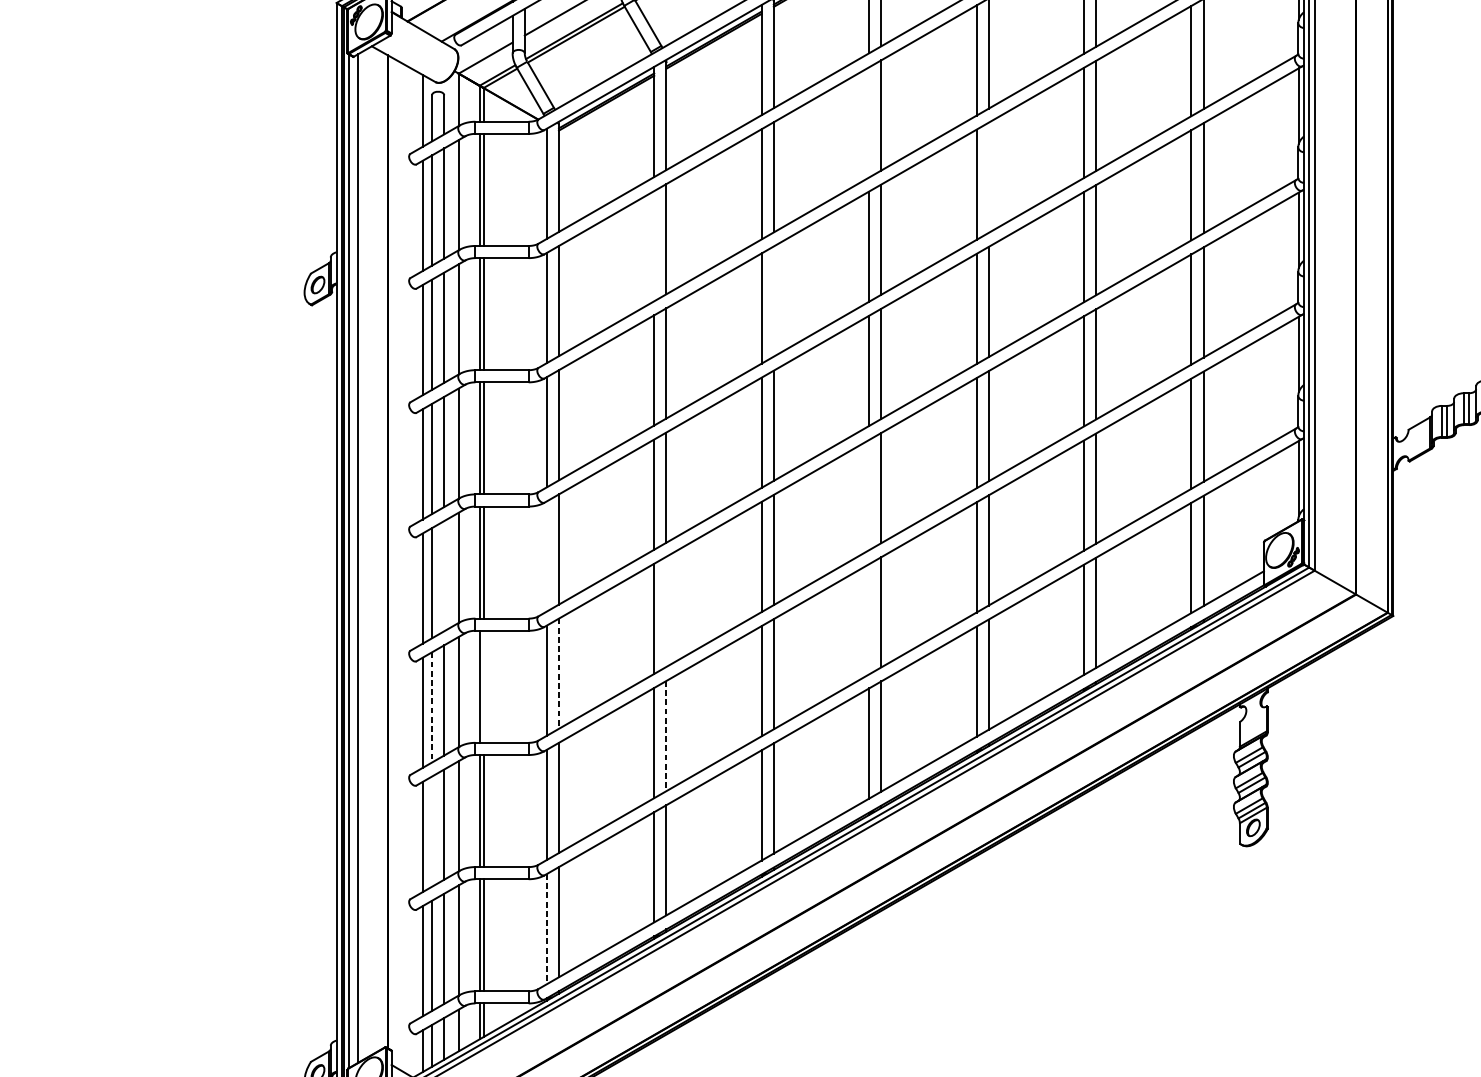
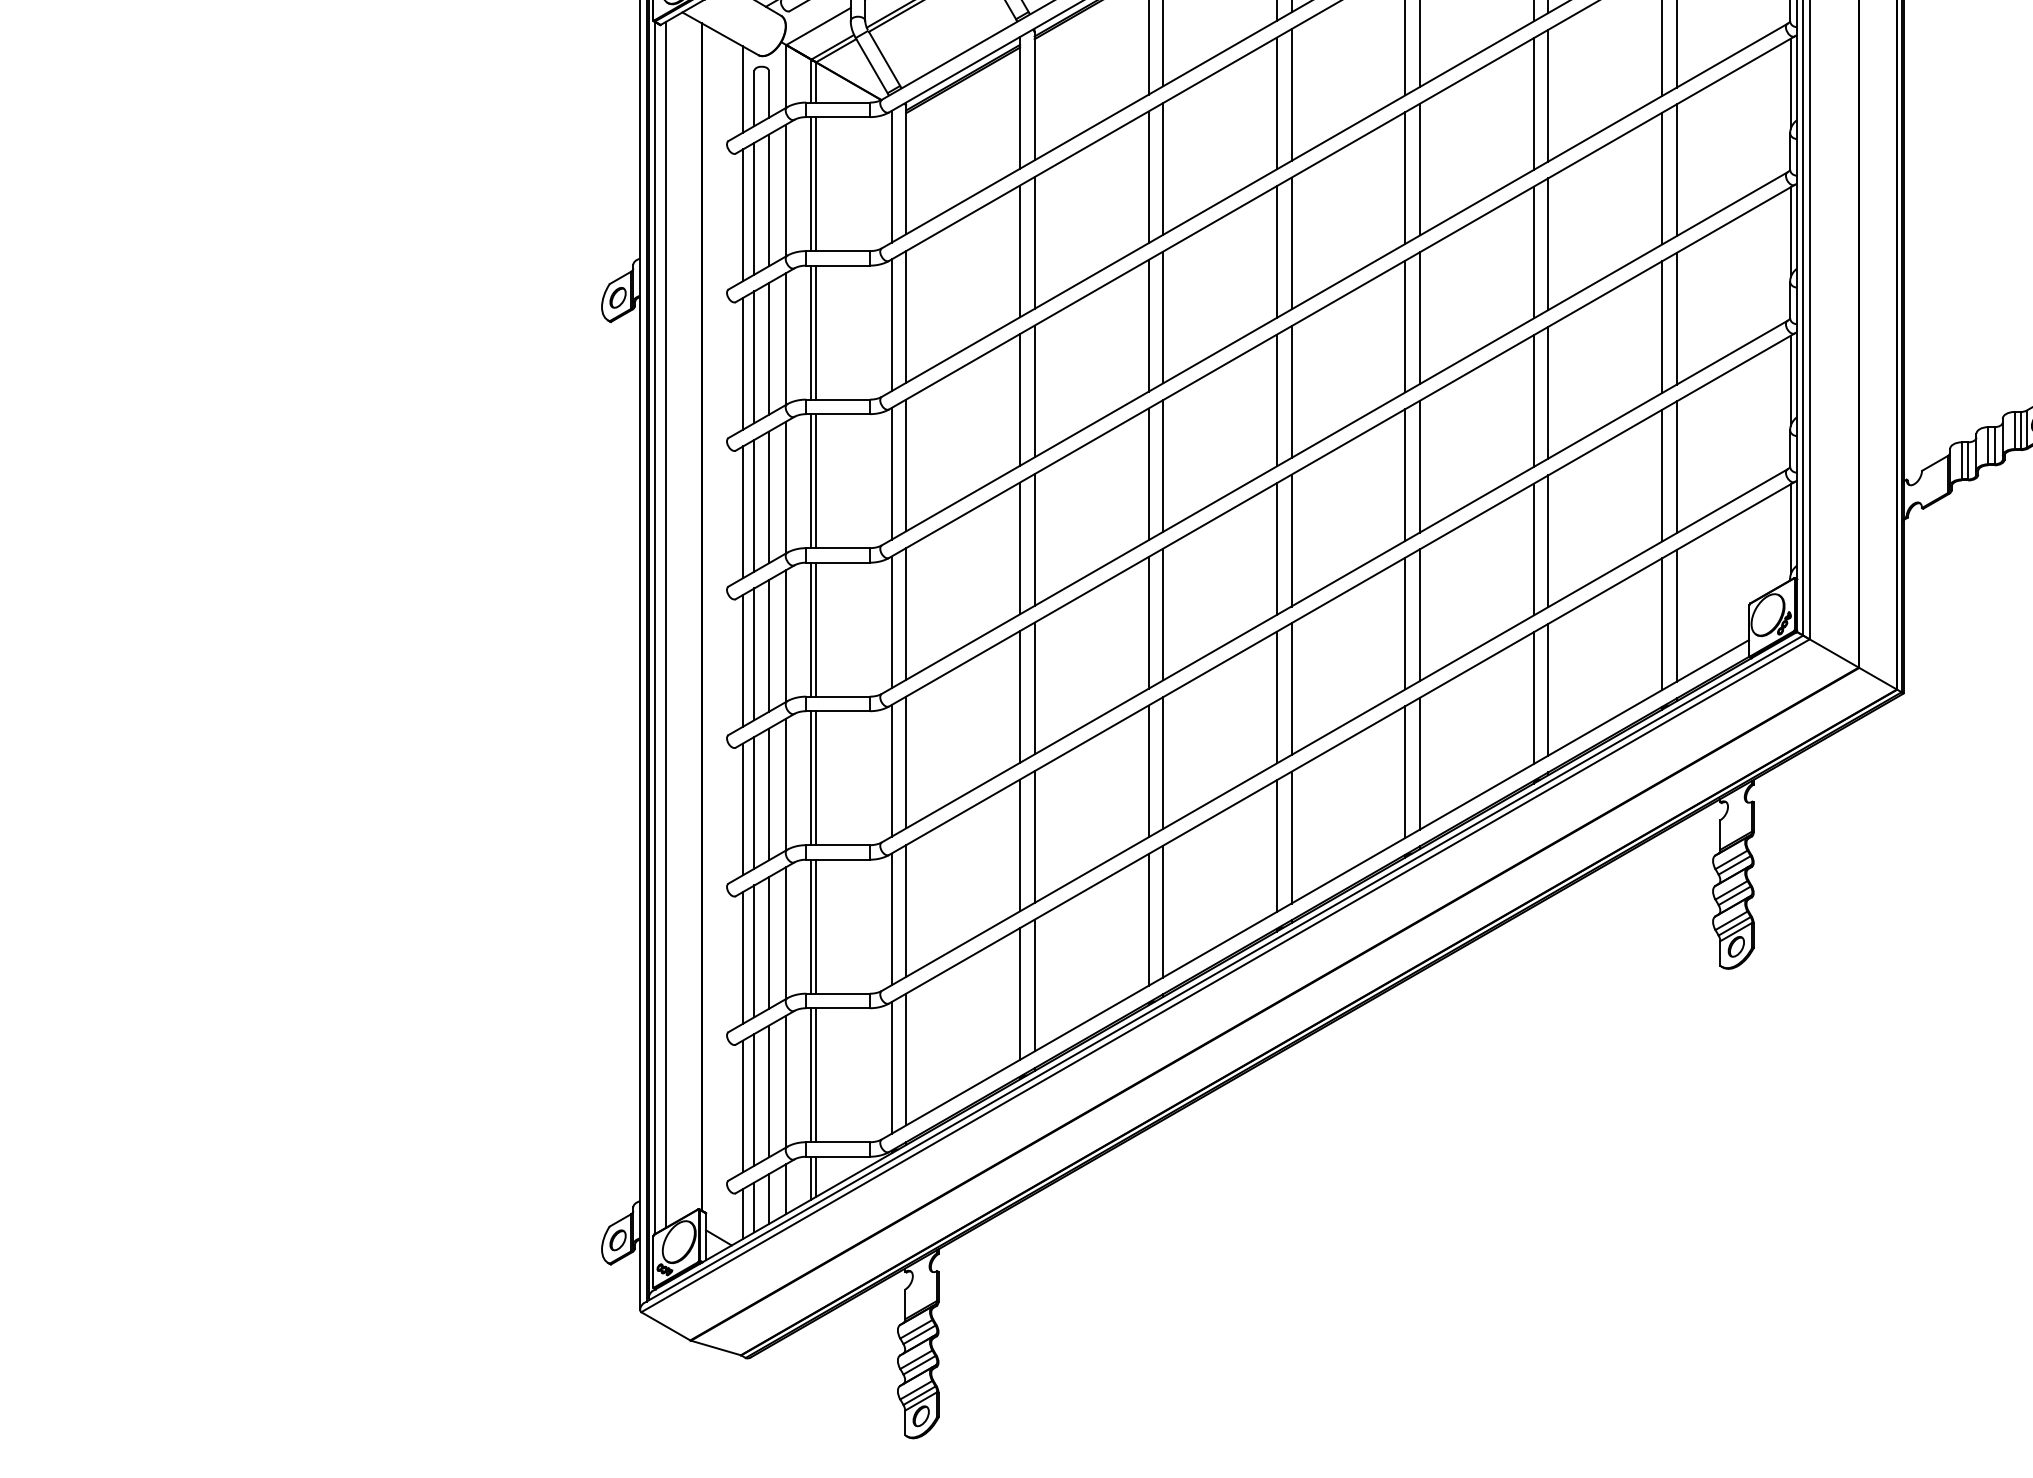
line: (869, 122) -> (1277, 103), added
line: (988, 177) -> (1419, 169), added
line: (654, 246) -> (1020, 251), added
line: (774, 301) -> (1163, 317), added
line: (869, 494) -> (1277, 548), added
line: (546, 556) -> (891, 622), added
line: (443, 575) -> (768, 645), added
line: (666, 611) -> (1034, 688), added
line: (869, 619) -> (1277, 697), added
line: (559, 673) -> (906, 762), dashed -> solid
line: (483, 687) -> (816, 778), added
line: (432, 707) -> (754, 802), dashed -> solid
line: (666, 736) -> (1034, 837), dashed -> solid
line: (432, 831) -> (754, 951), added
line: (546, 928) -> (891, 1067), dashed -> solid

